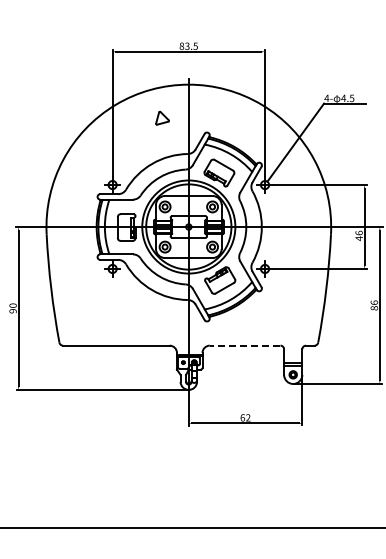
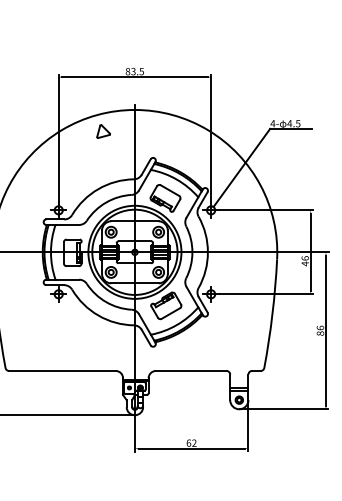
part: (162, 117) -> (103, 130), moved
line: (244, 345) -> (190, 370), dashed -> solid

